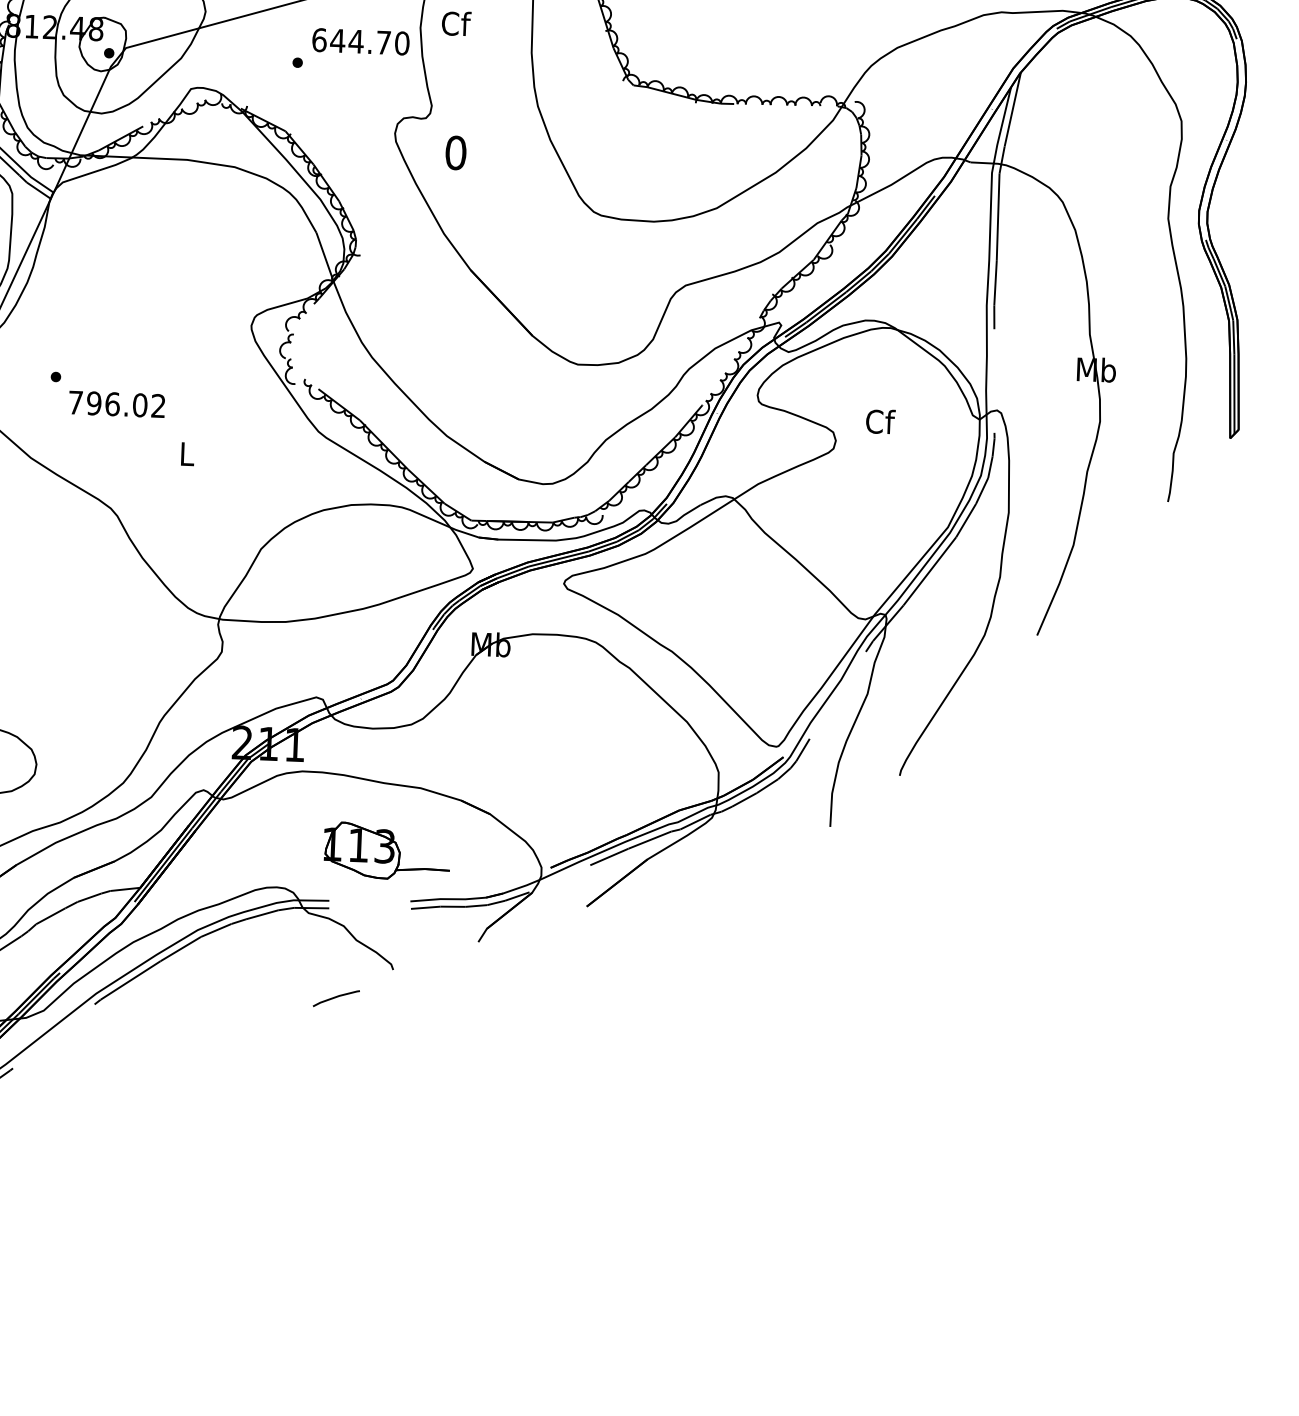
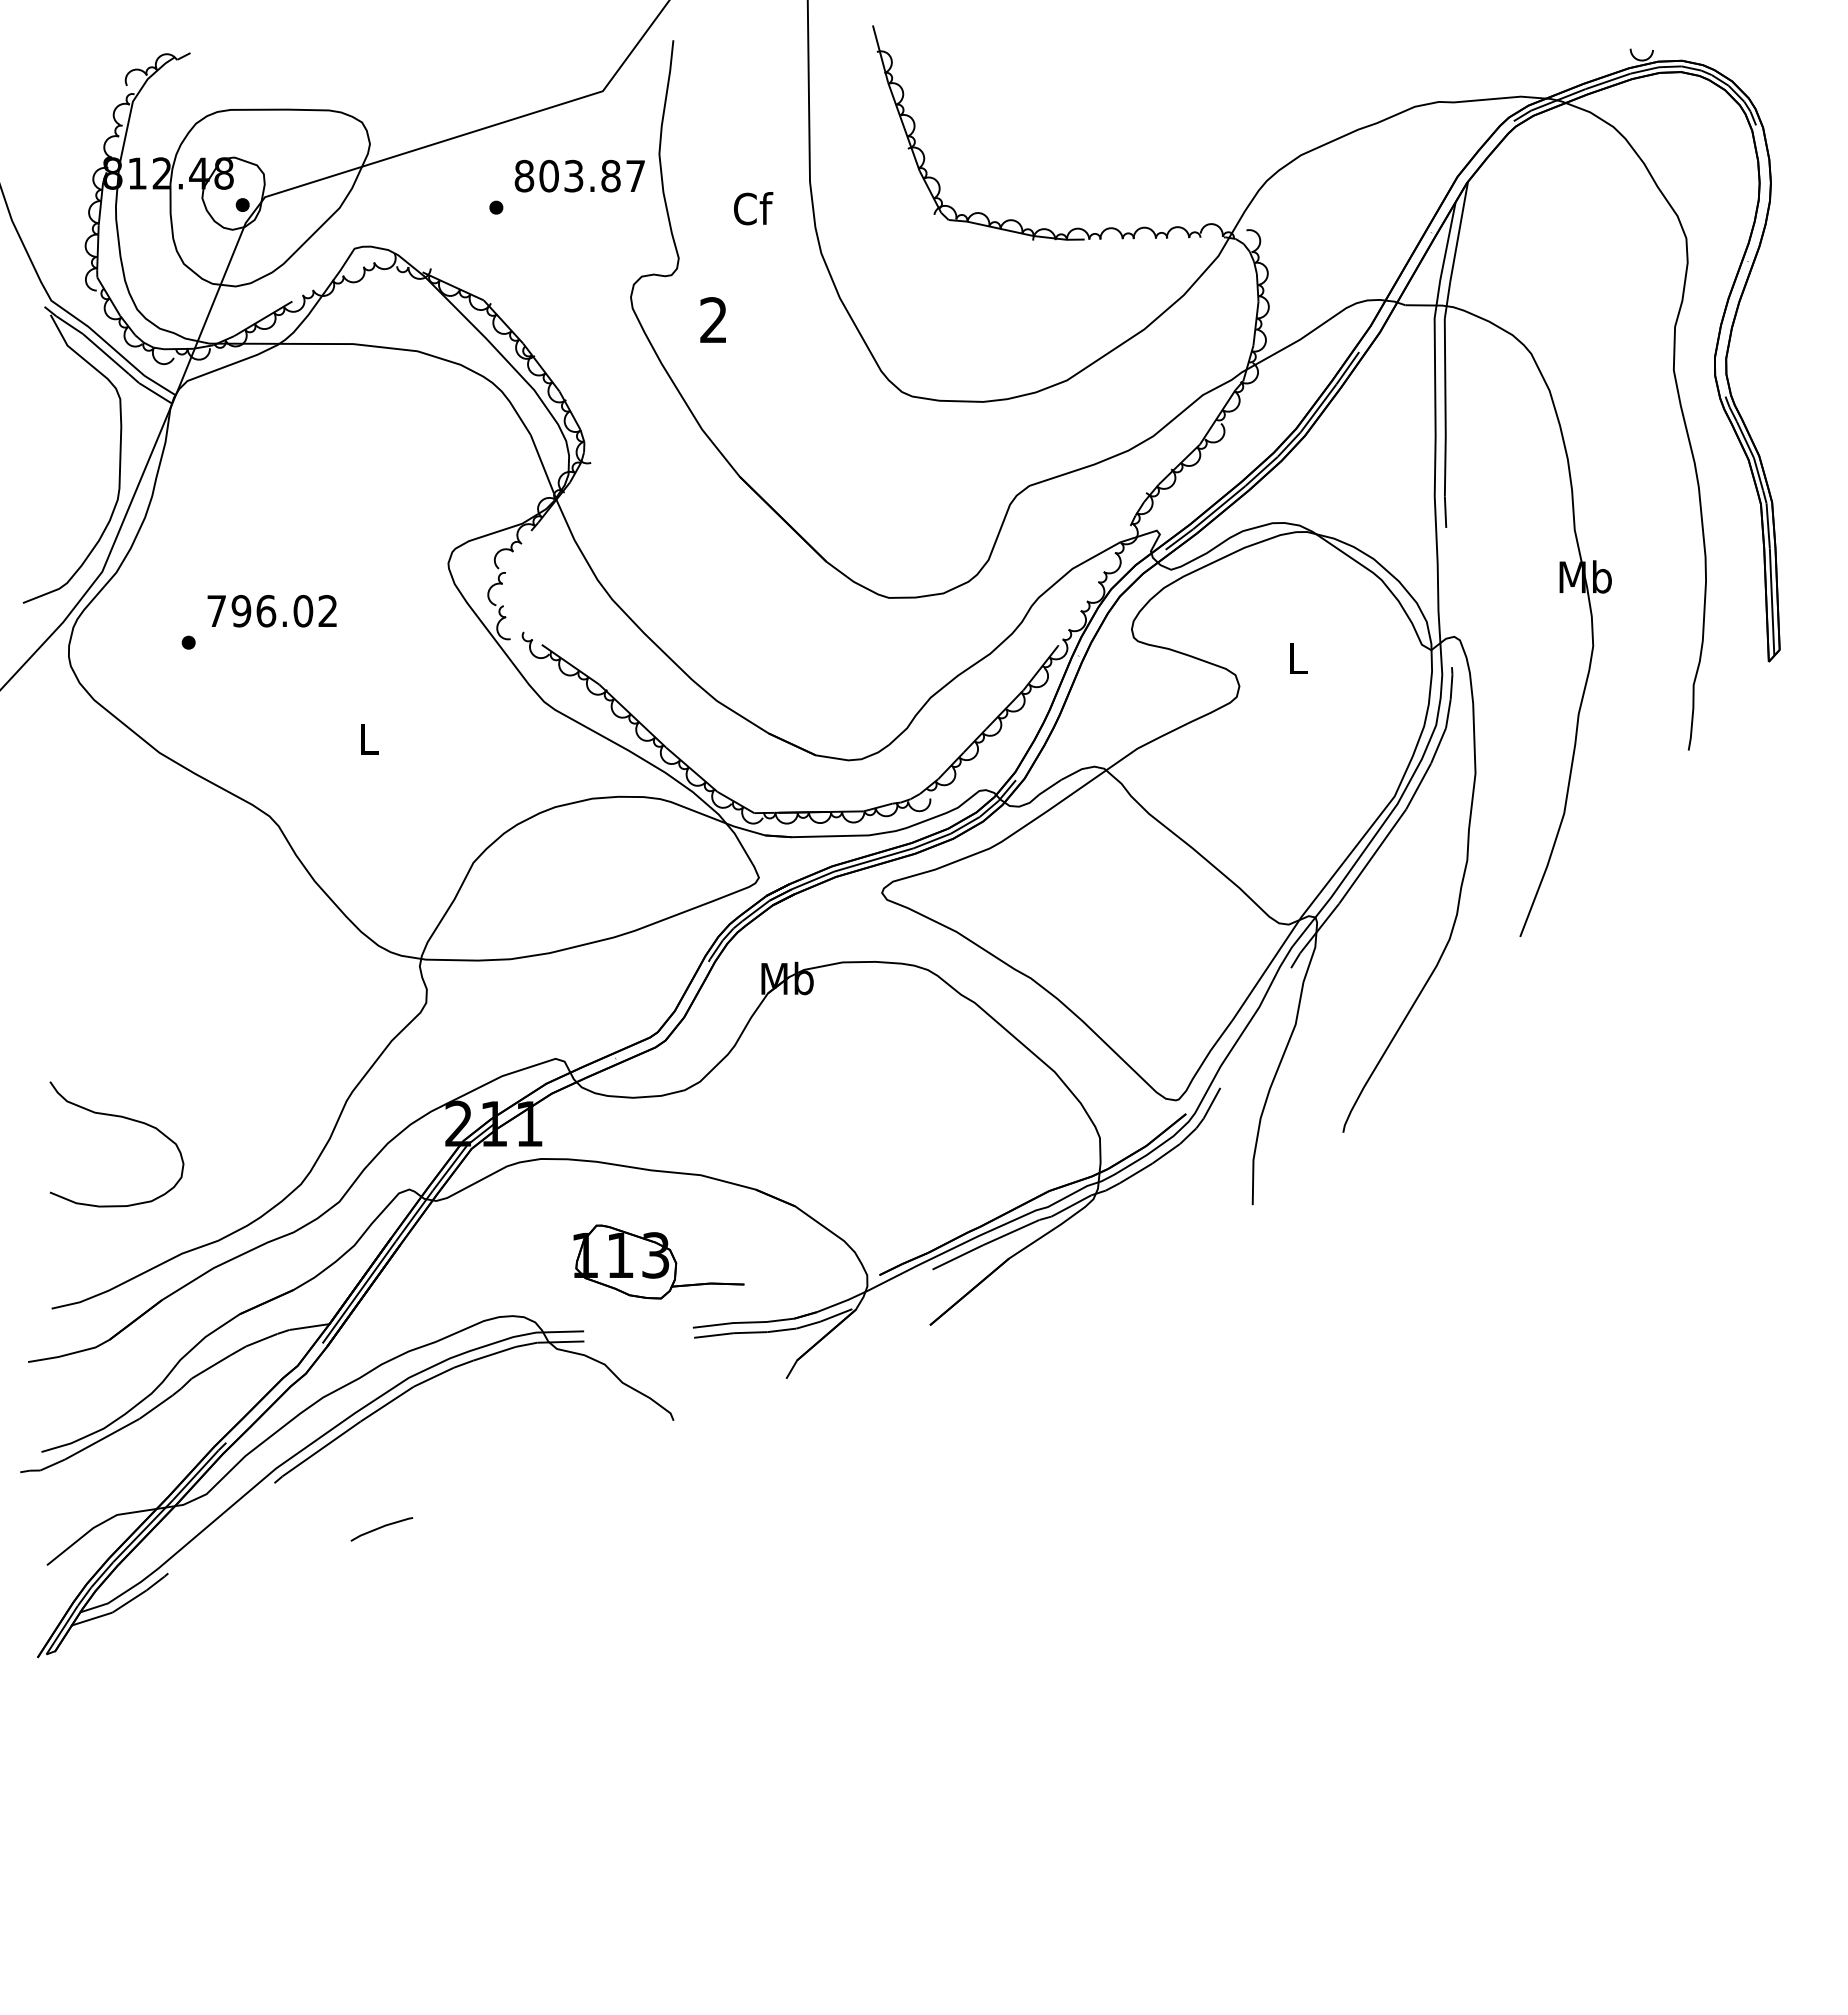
text: (456, 23) -> (753, 208), moved
text: (360, 41) -> (579, 175), 644.70 -> 803.87
text: (455, 153) -> (713, 320), 0 -> 2
text: (116, 404) -> (271, 611), moved
text: (880, 421) -> (1298, 657), Cf -> L
line: (336, 998) -> (381, 1528), moved

